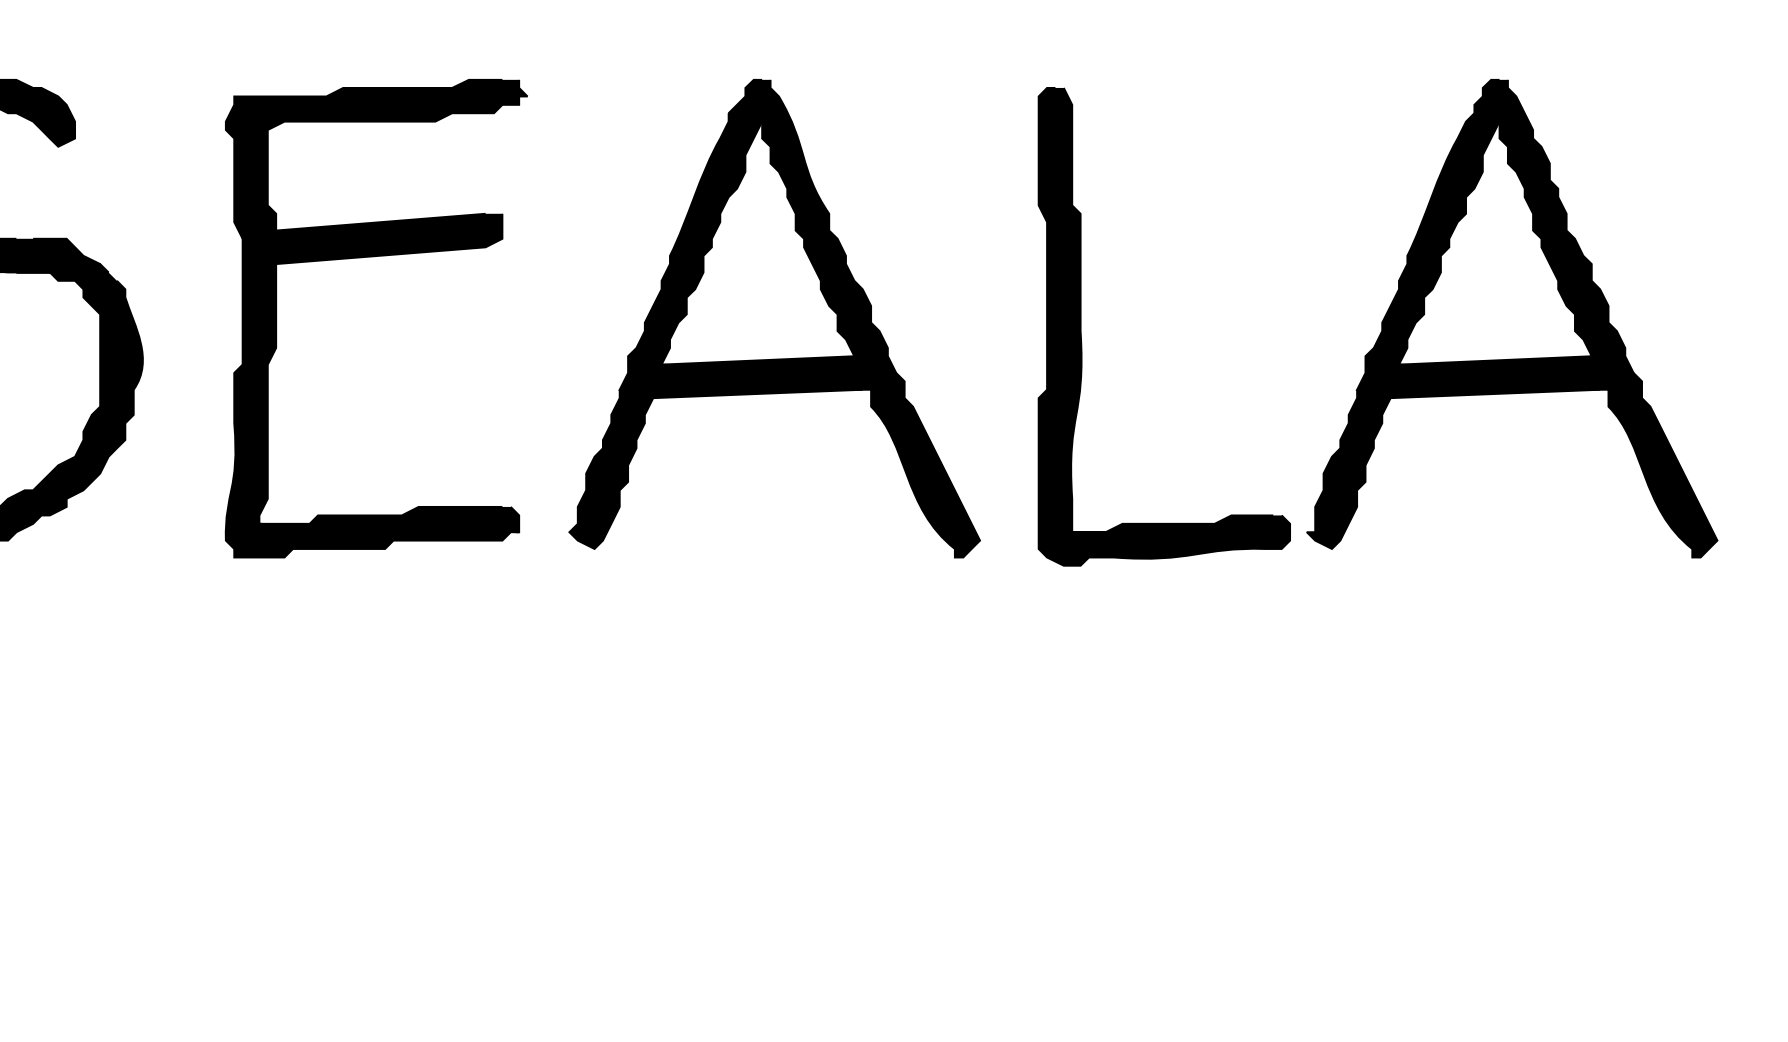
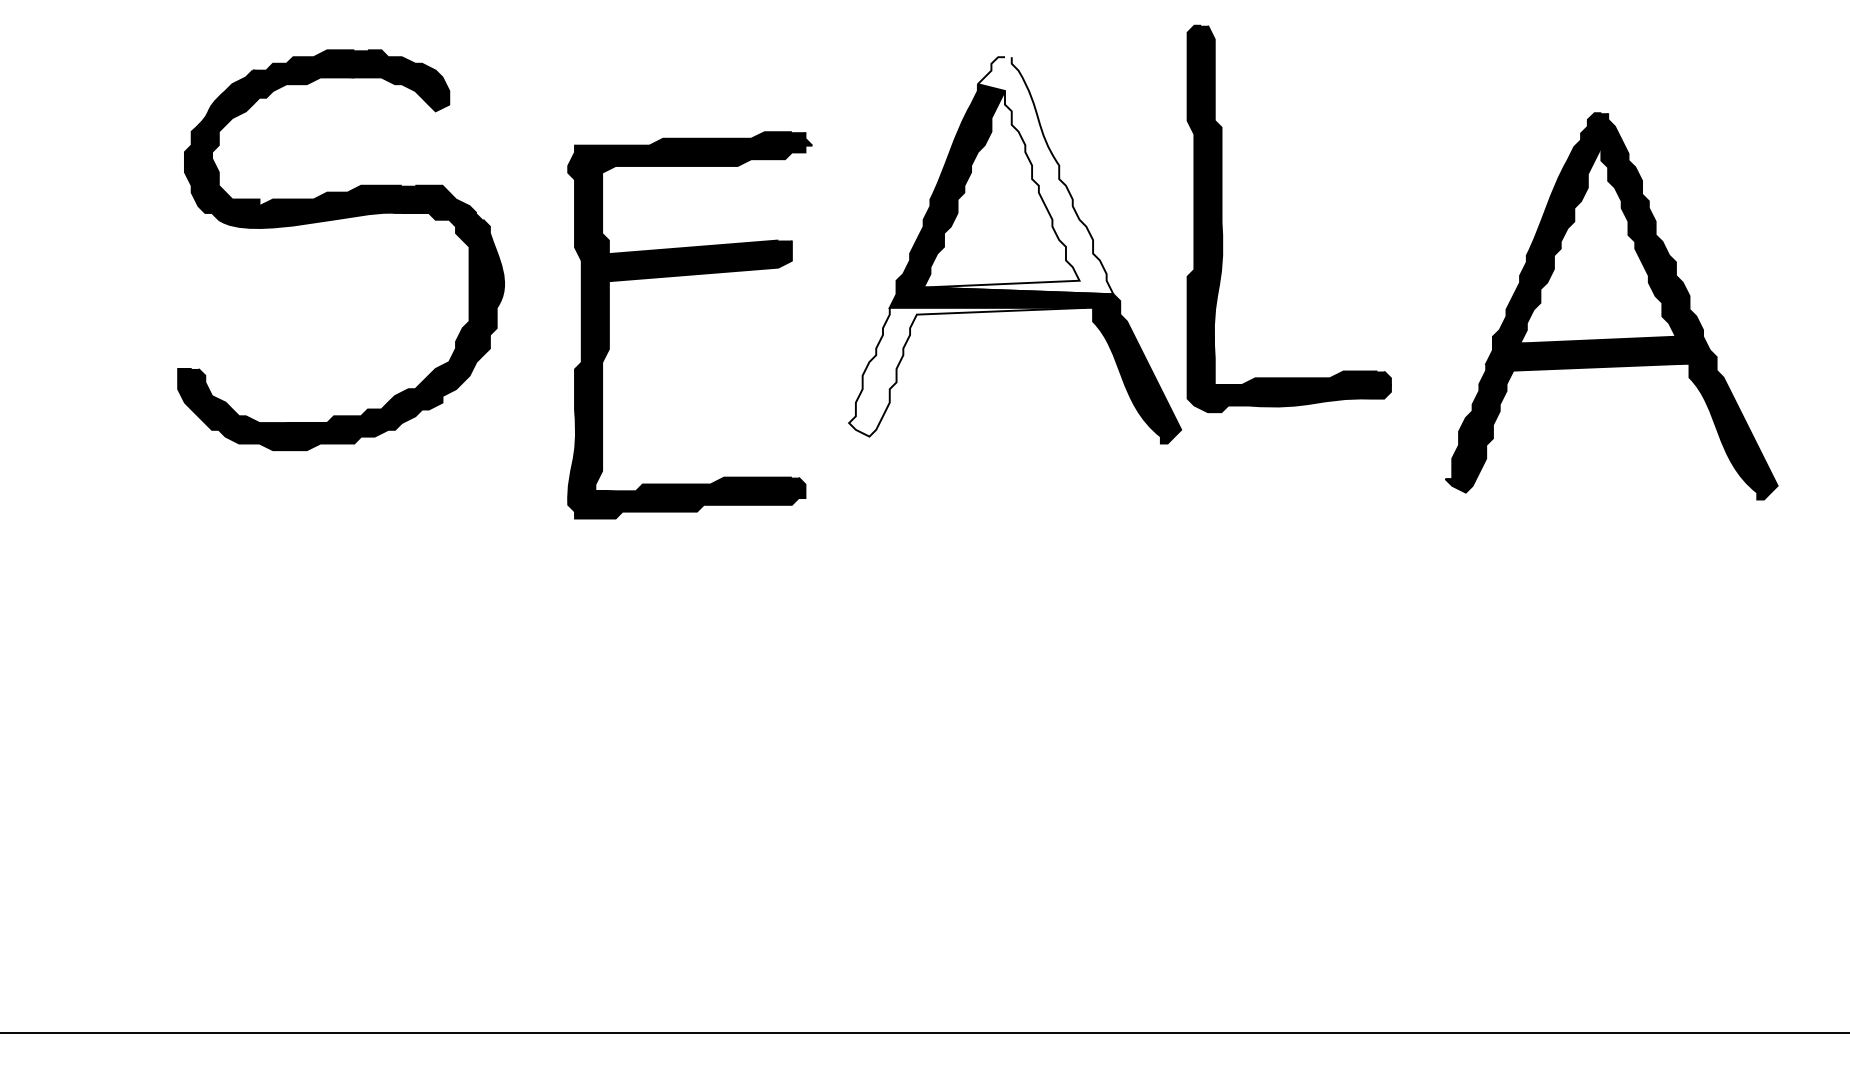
fill: (778, 226) -> (1018, 175), removed
part: (368, 258) -> (683, 276), moved
part: (1512, 318) -> (1611, 306), moved
part: (1081, 326) -> (1222, 218), moved
fill: (715, 468) -> (967, 371), removed

